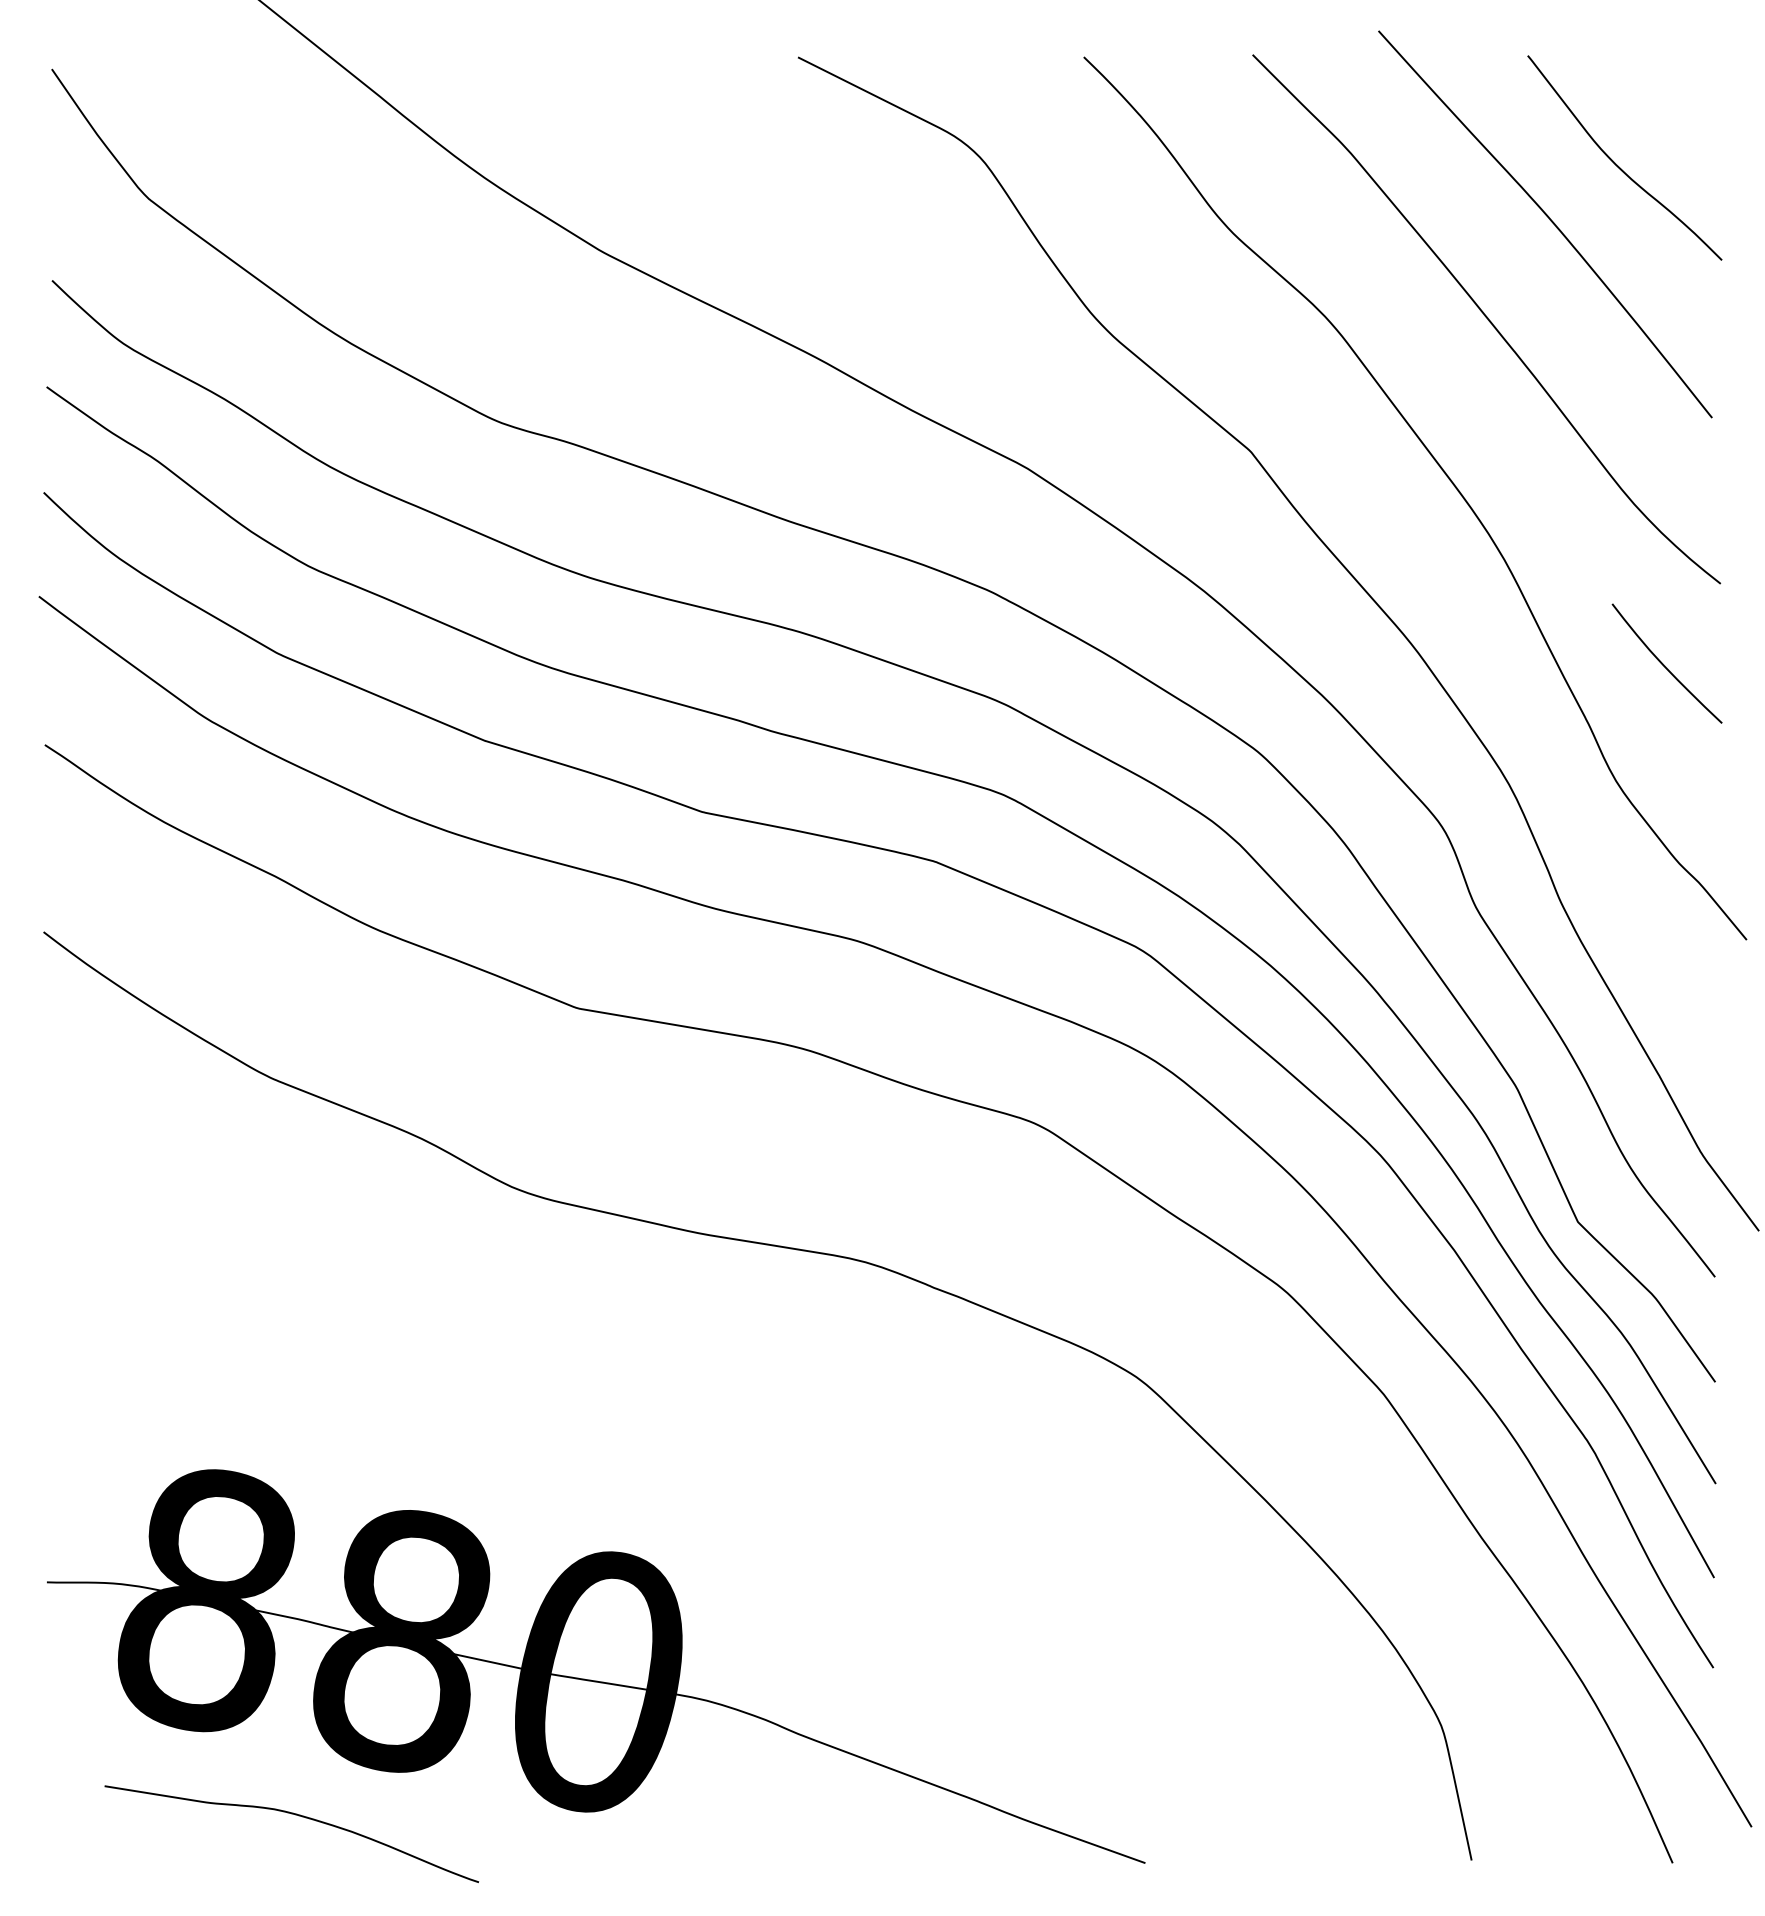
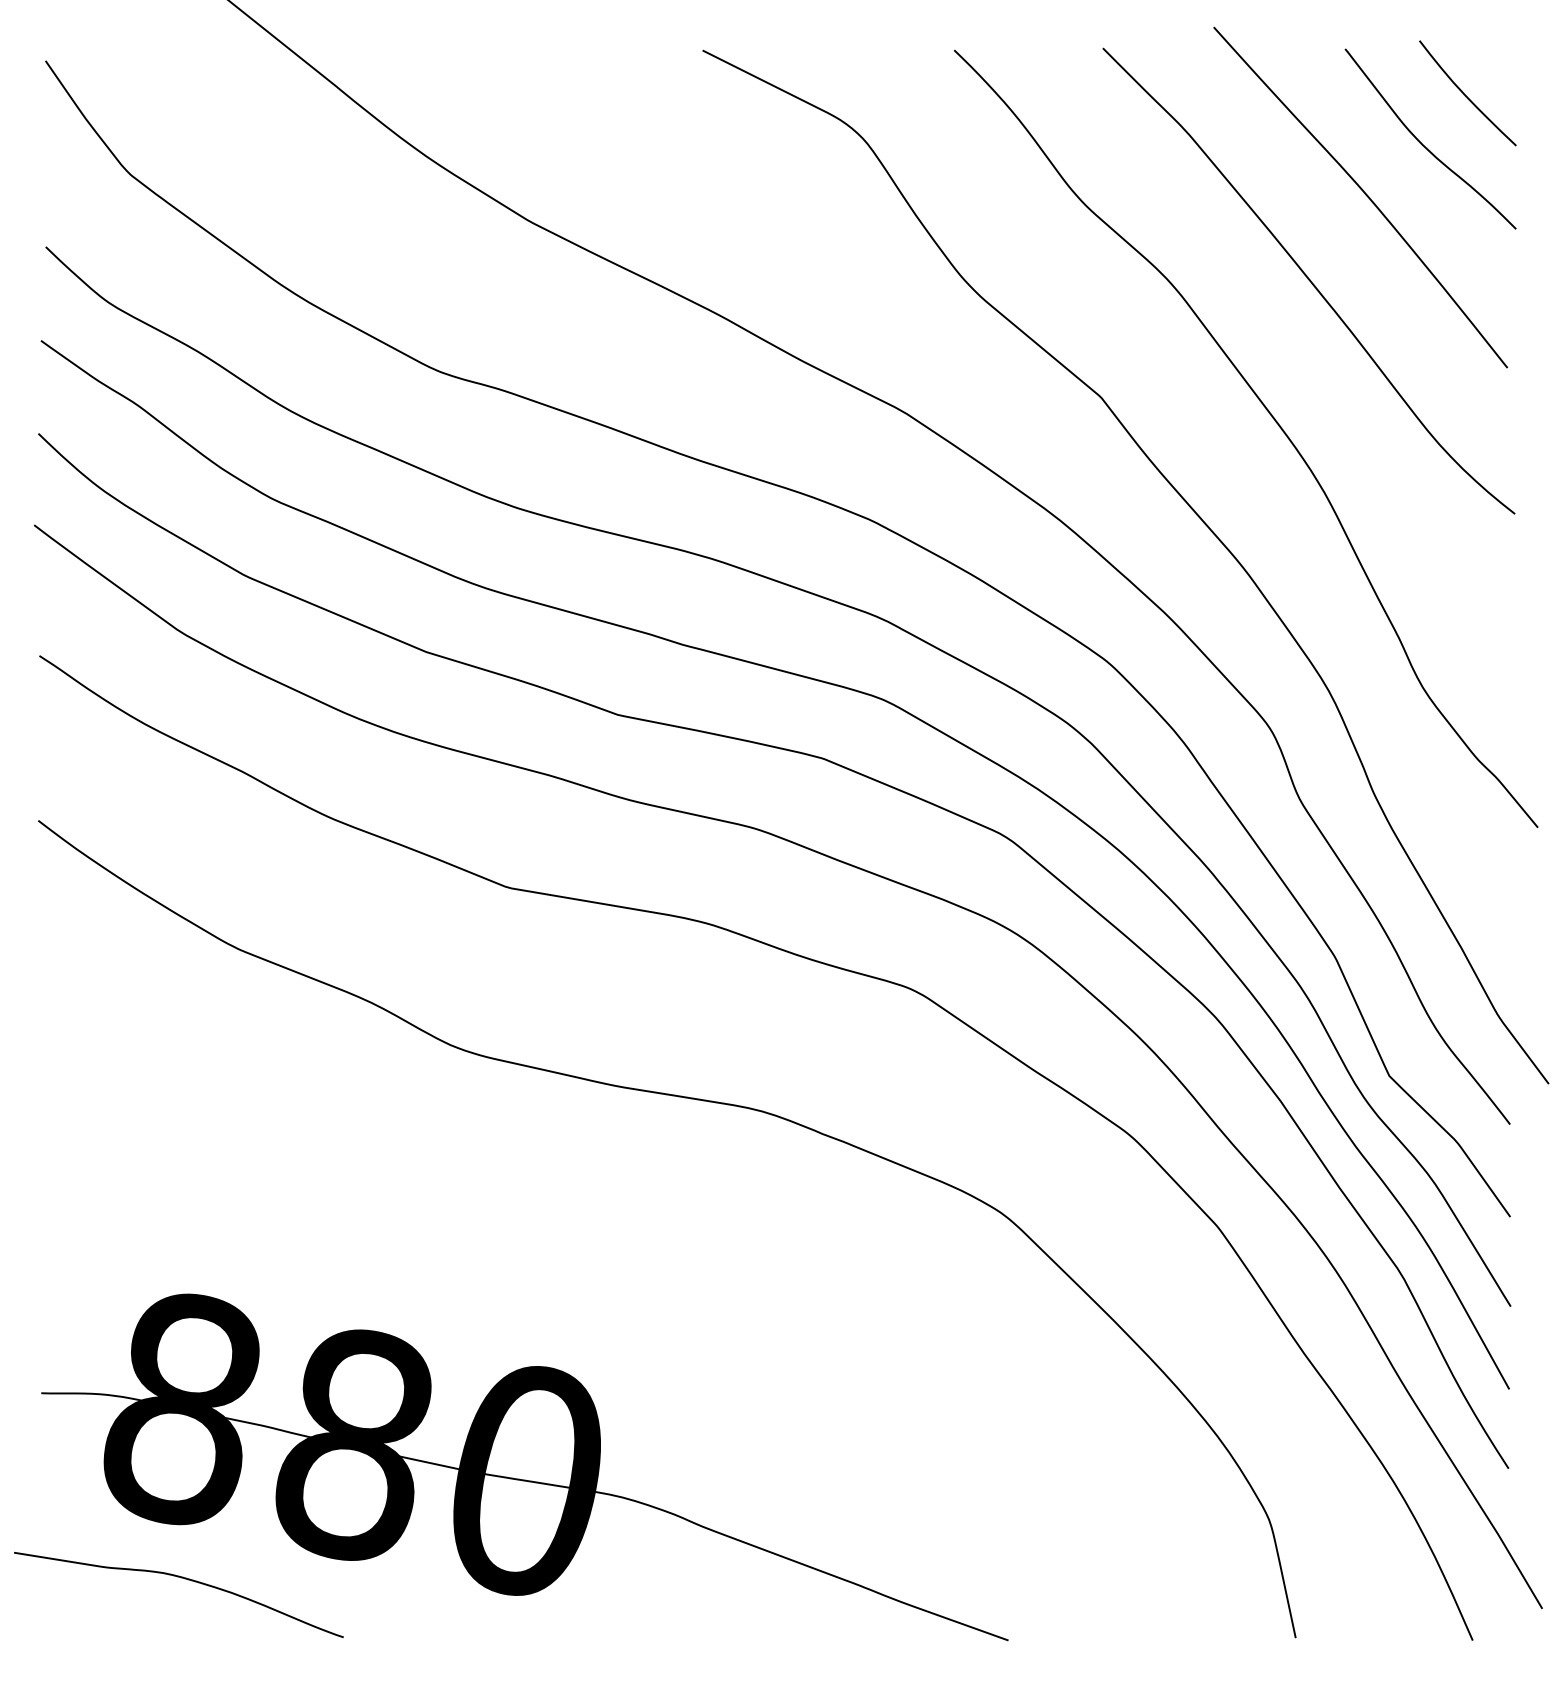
curve: (1664, 664) -> (1465, 94), moved
curve: (298, 1816) -> (184, 1579), moved

